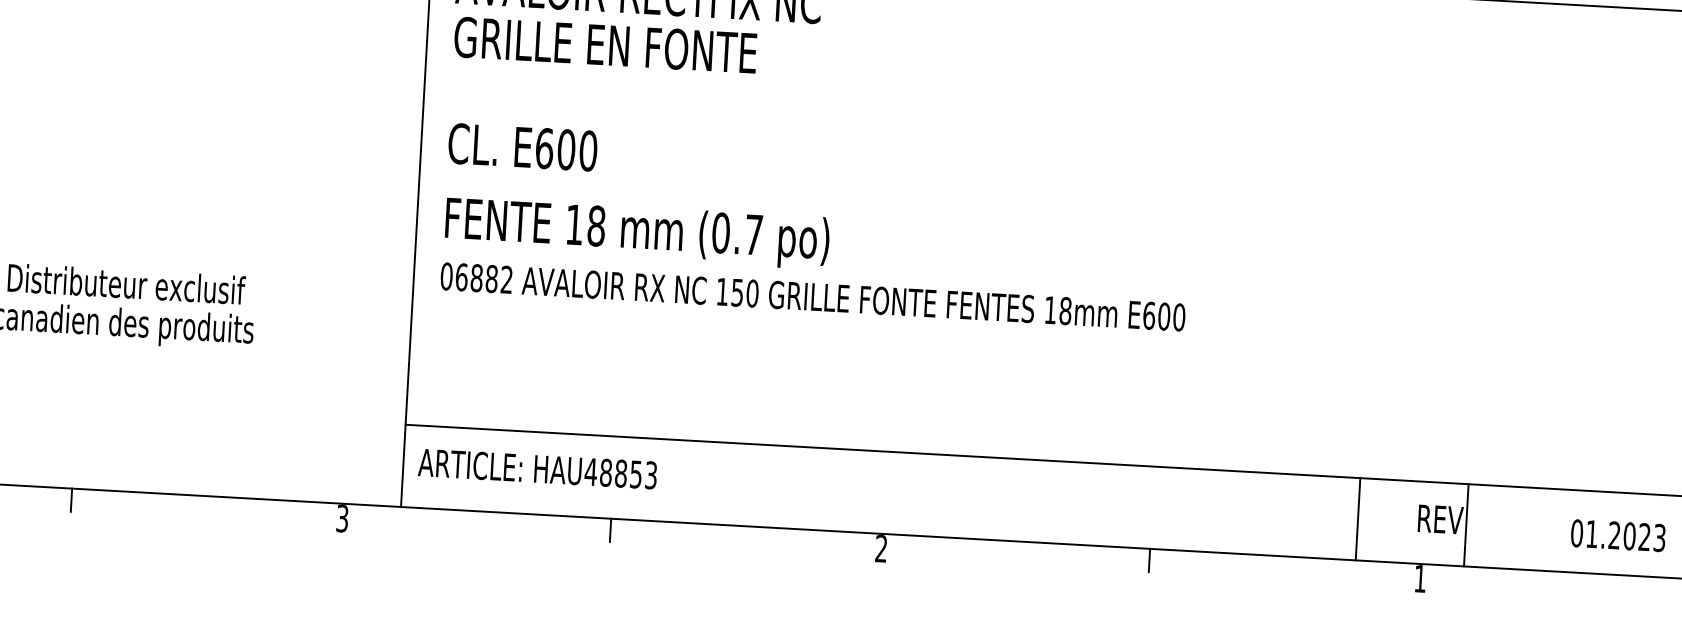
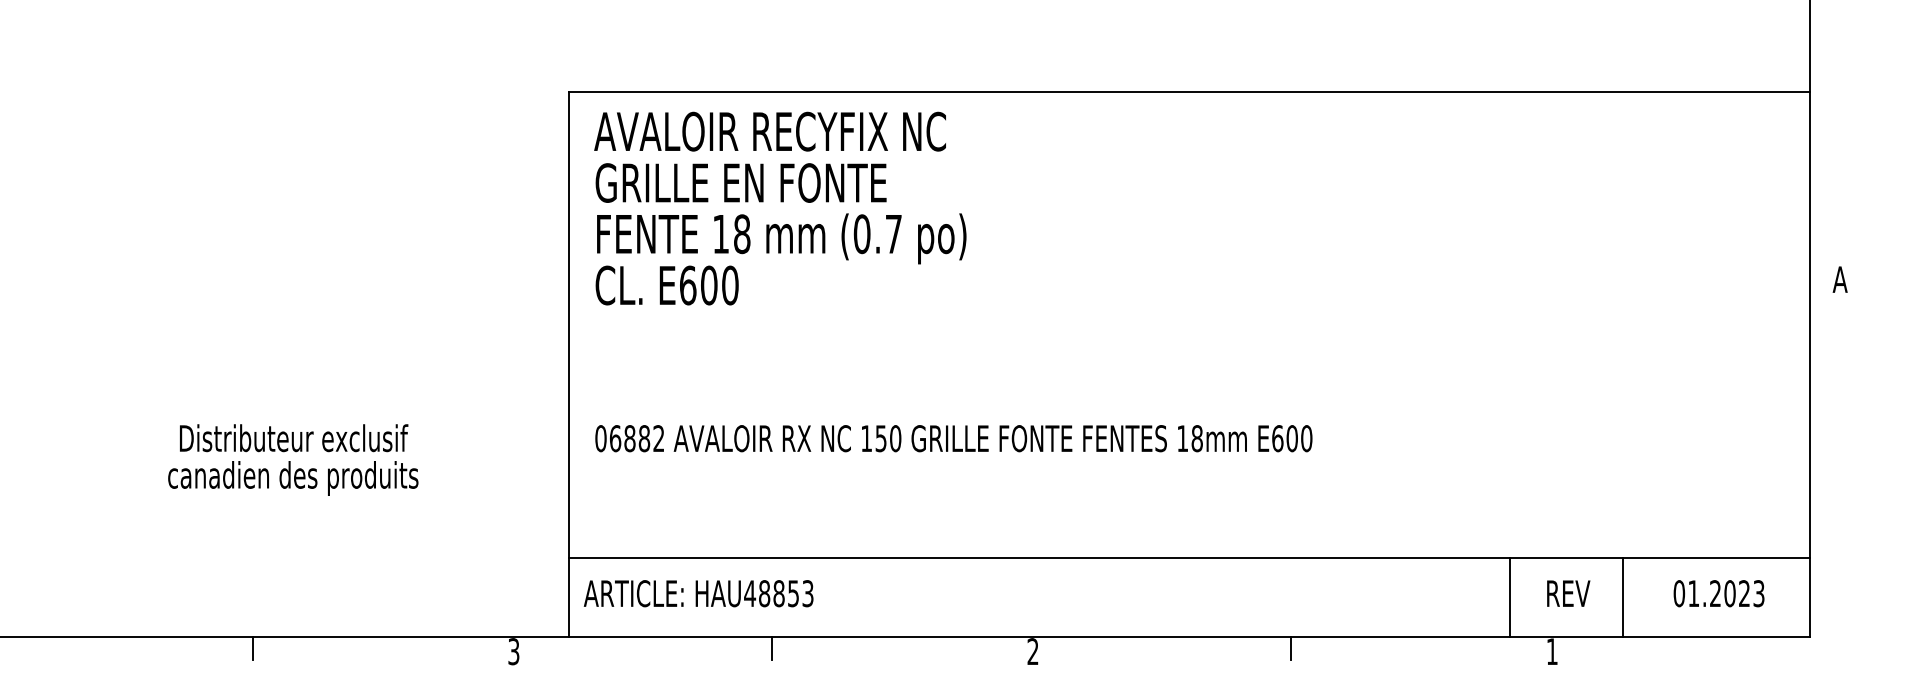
text: (637, 232) -> (781, 238), moved
text: (812, 296) -> (953, 438), moved
line: (1358, 518) -> (1510, 597), moved
line: (1466, 524) -> (1622, 597), moved
text: (1617, 535) -> (1718, 593), moved

